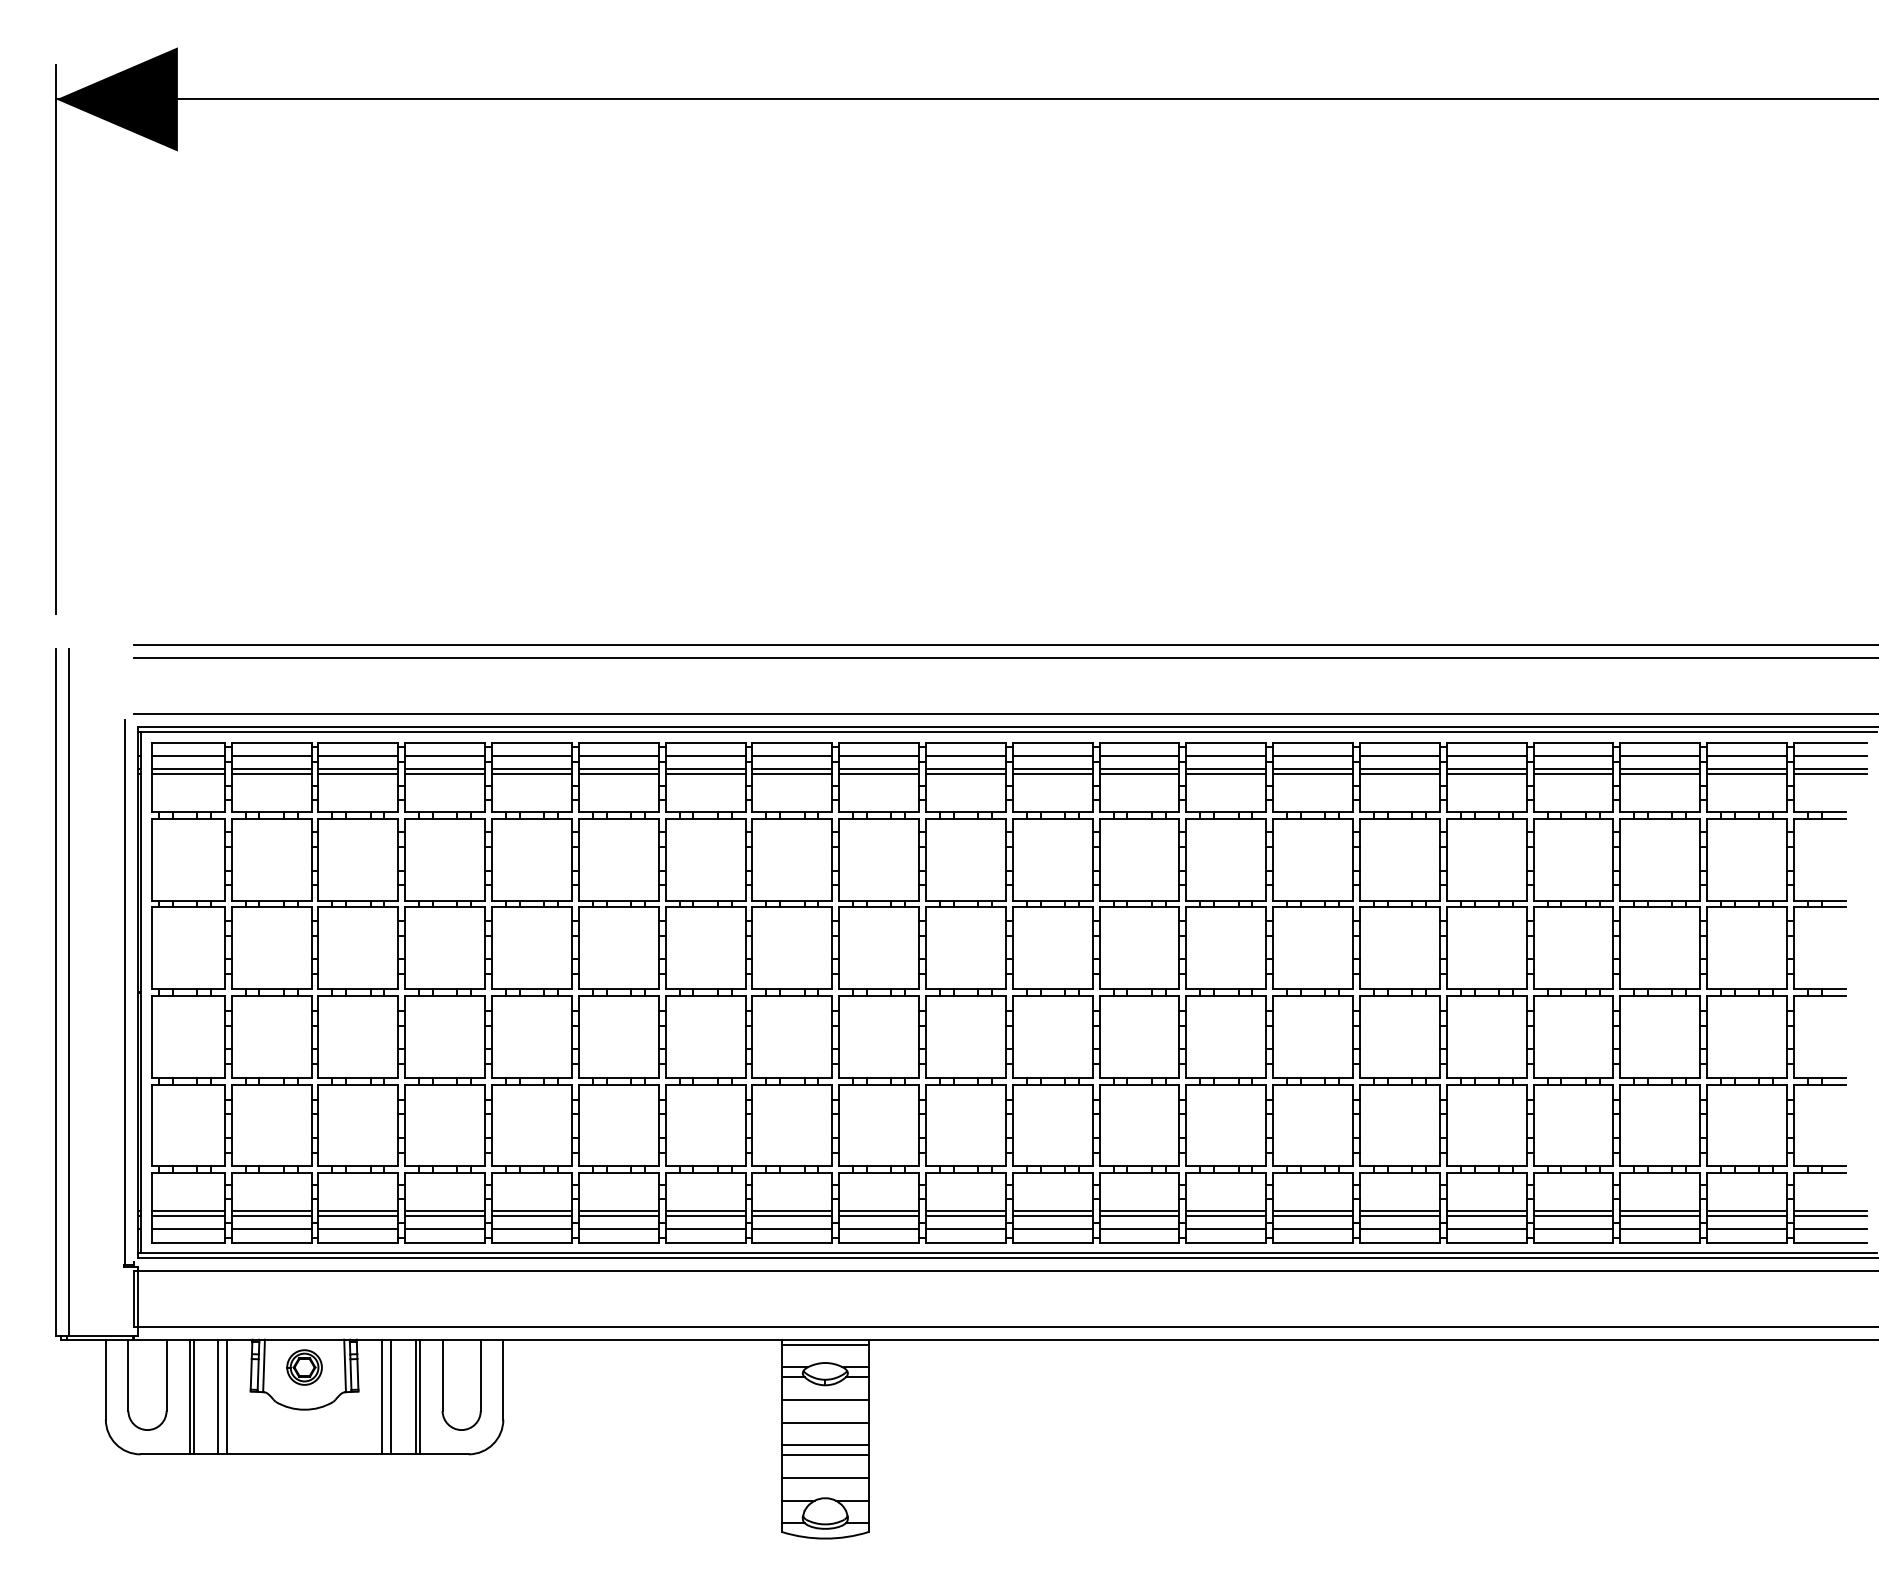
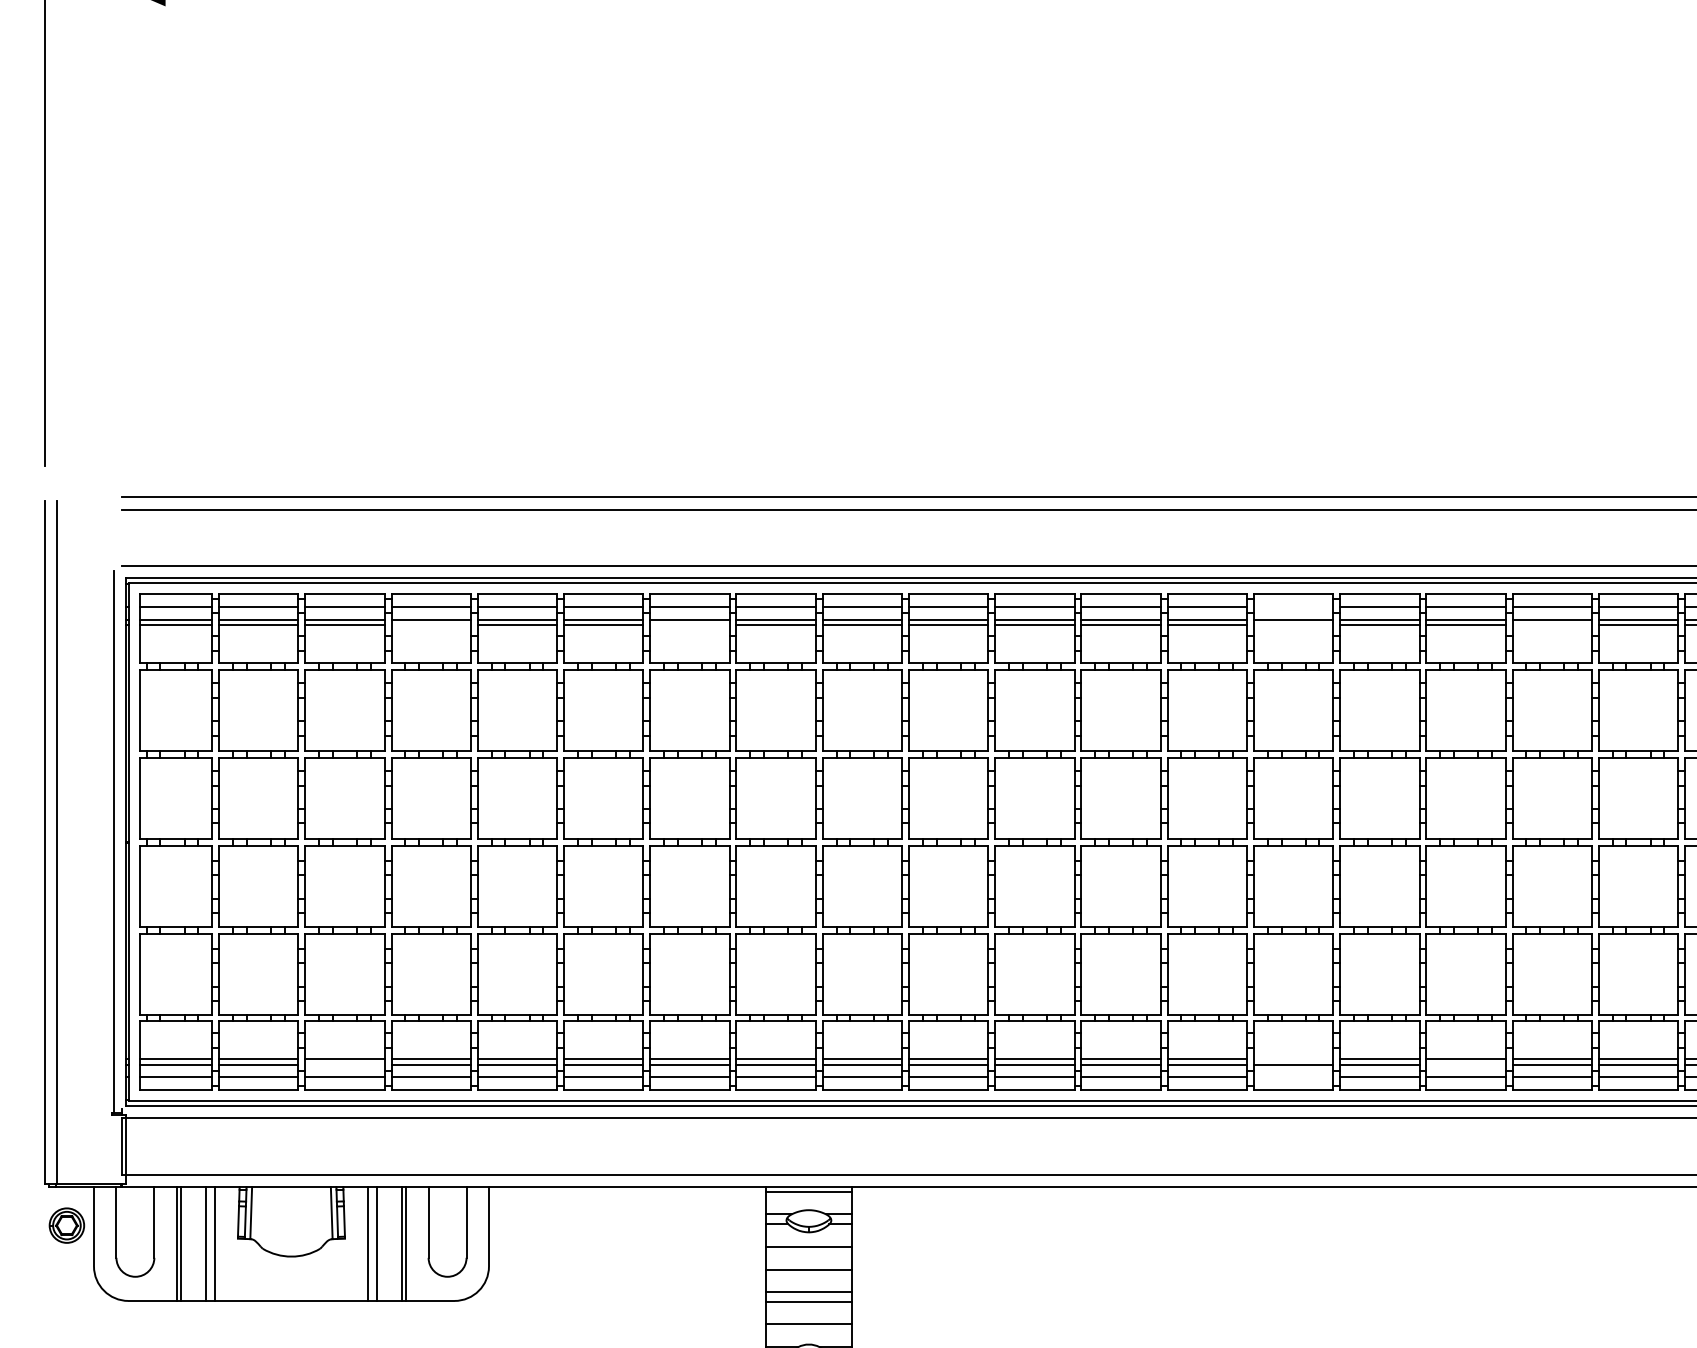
line: (1313, 756) -> (1293, 607), removed
line: (445, 773) -> (431, 624), removed
line: (705, 773) -> (689, 624), removed
line: (1313, 773) -> (1293, 624), removed
line: (1573, 773) -> (1552, 624), removed
line: (1313, 1211) -> (1293, 1059), removed
line: (358, 1216) -> (345, 1064), removed
line: (1486, 1216) -> (1465, 1064), removed
line: (1313, 1228) -> (1293, 1076), removed
part: (304, 1367) -> (66, 1225), moved

